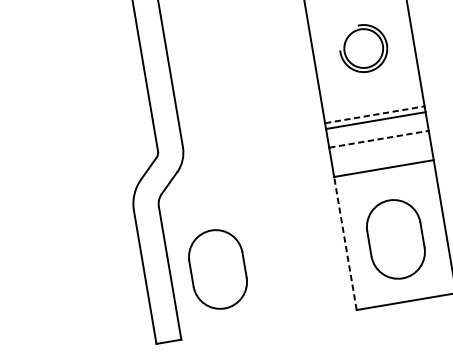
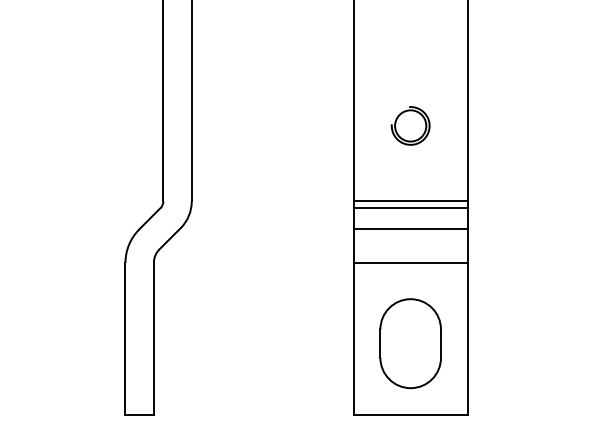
part: (363, 48) -> (410, 125), size x0.71
line: (374, 114) -> (410, 201), dashed -> solid
line: (378, 139) -> (410, 229), dashed -> solid
line: (345, 243) -> (353, 338), dashed -> solid
part: (217, 269) -> (207, 343), removed

